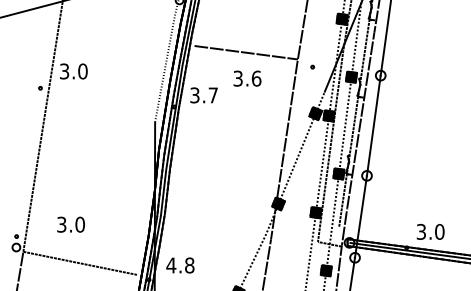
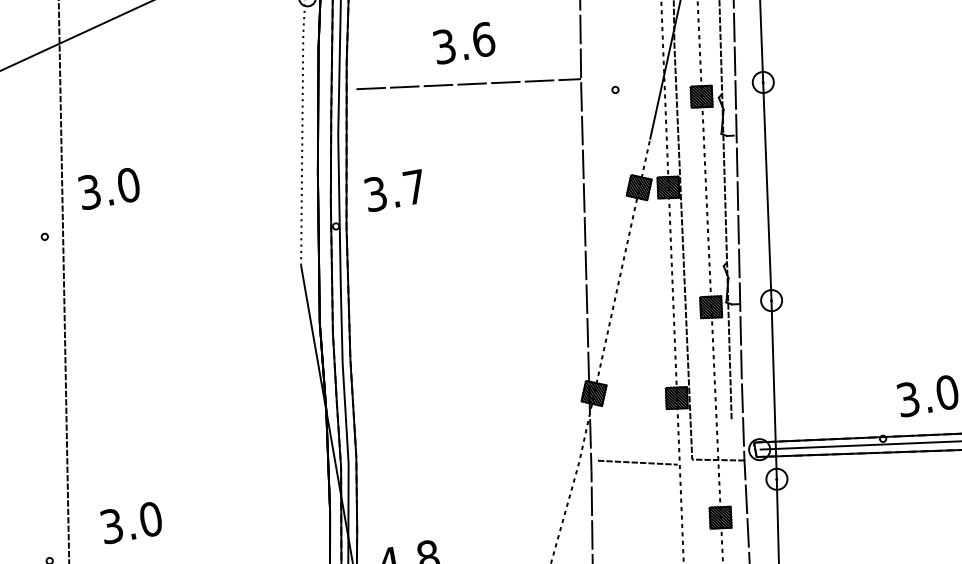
text: (247, 78) -> (464, 42), moved
text: (70, 224) -> (130, 522), moved
line: (292, 238) -> (636, 461), added

